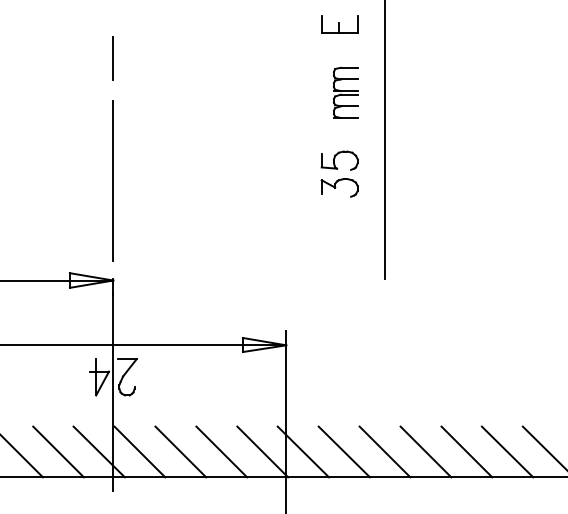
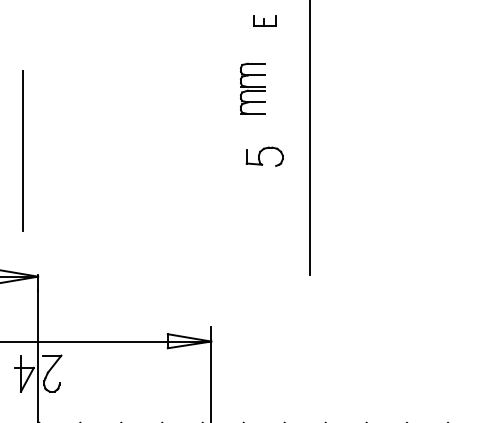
part: (339, 24) -> (264, 20), size x0.6
line: (113, 58) -> (38, 54), removed
part: (345, 92) -> (252, 88), moved
line: (112, 180) -> (22, 150), moved
part: (339, 187) -> (264, 183), removed

